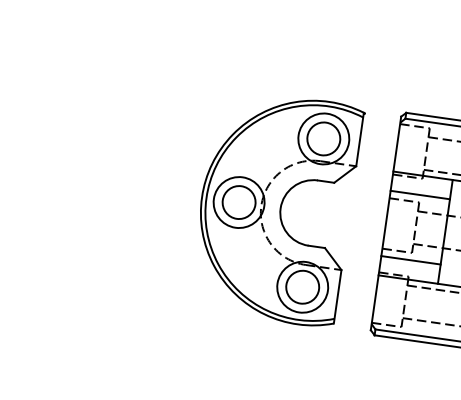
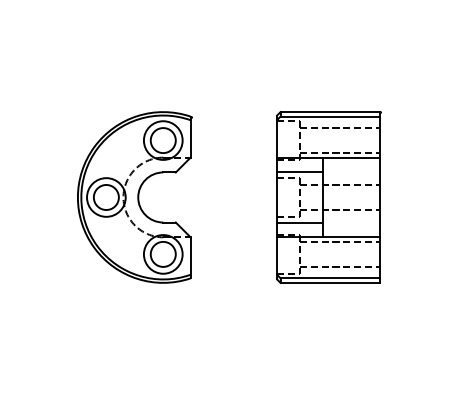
part: (275, 207) -> (134, 197), moved

